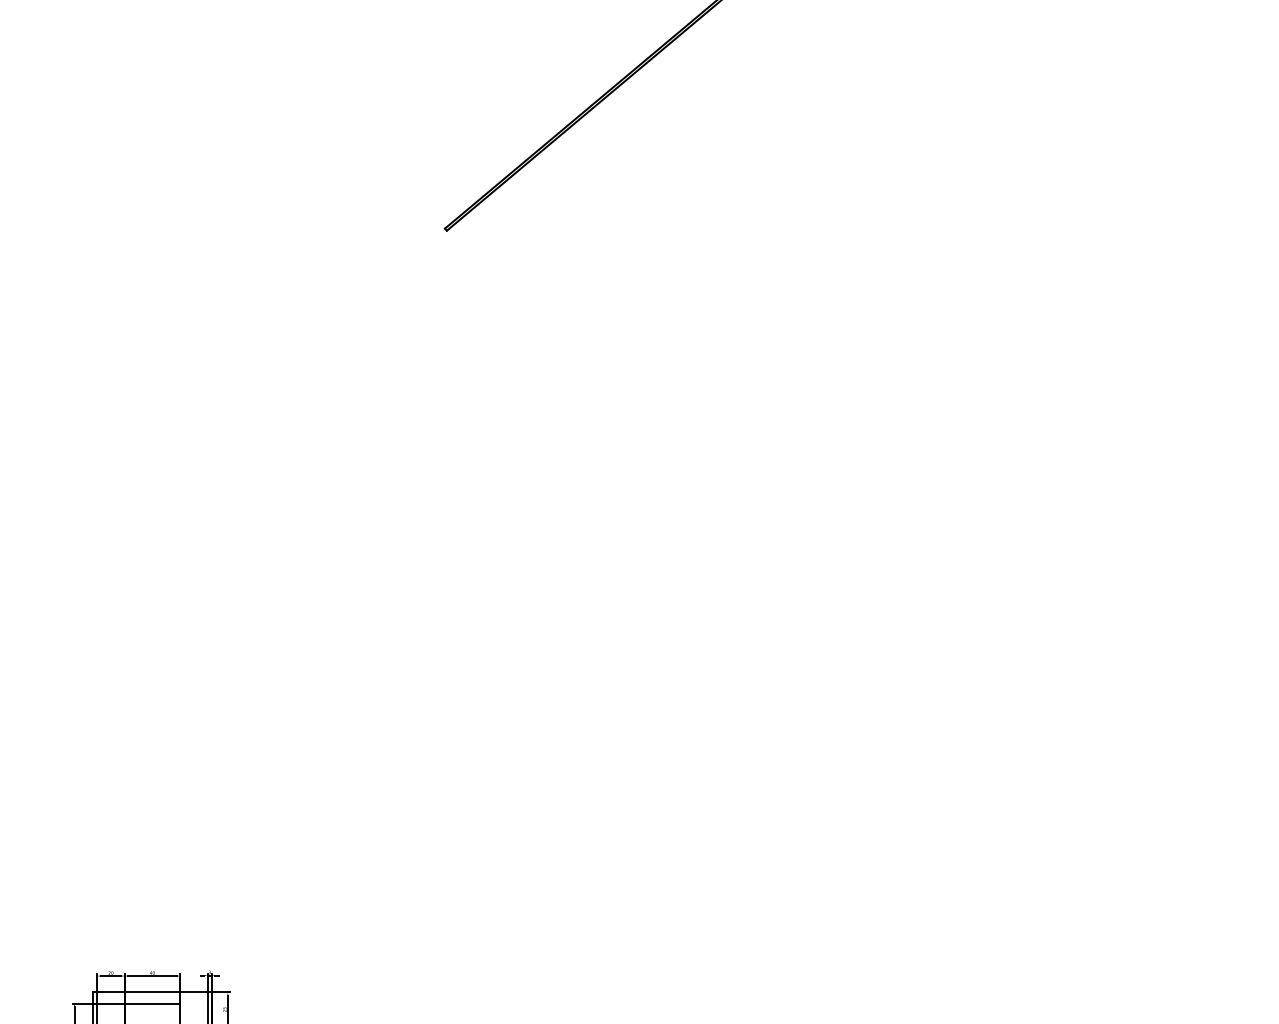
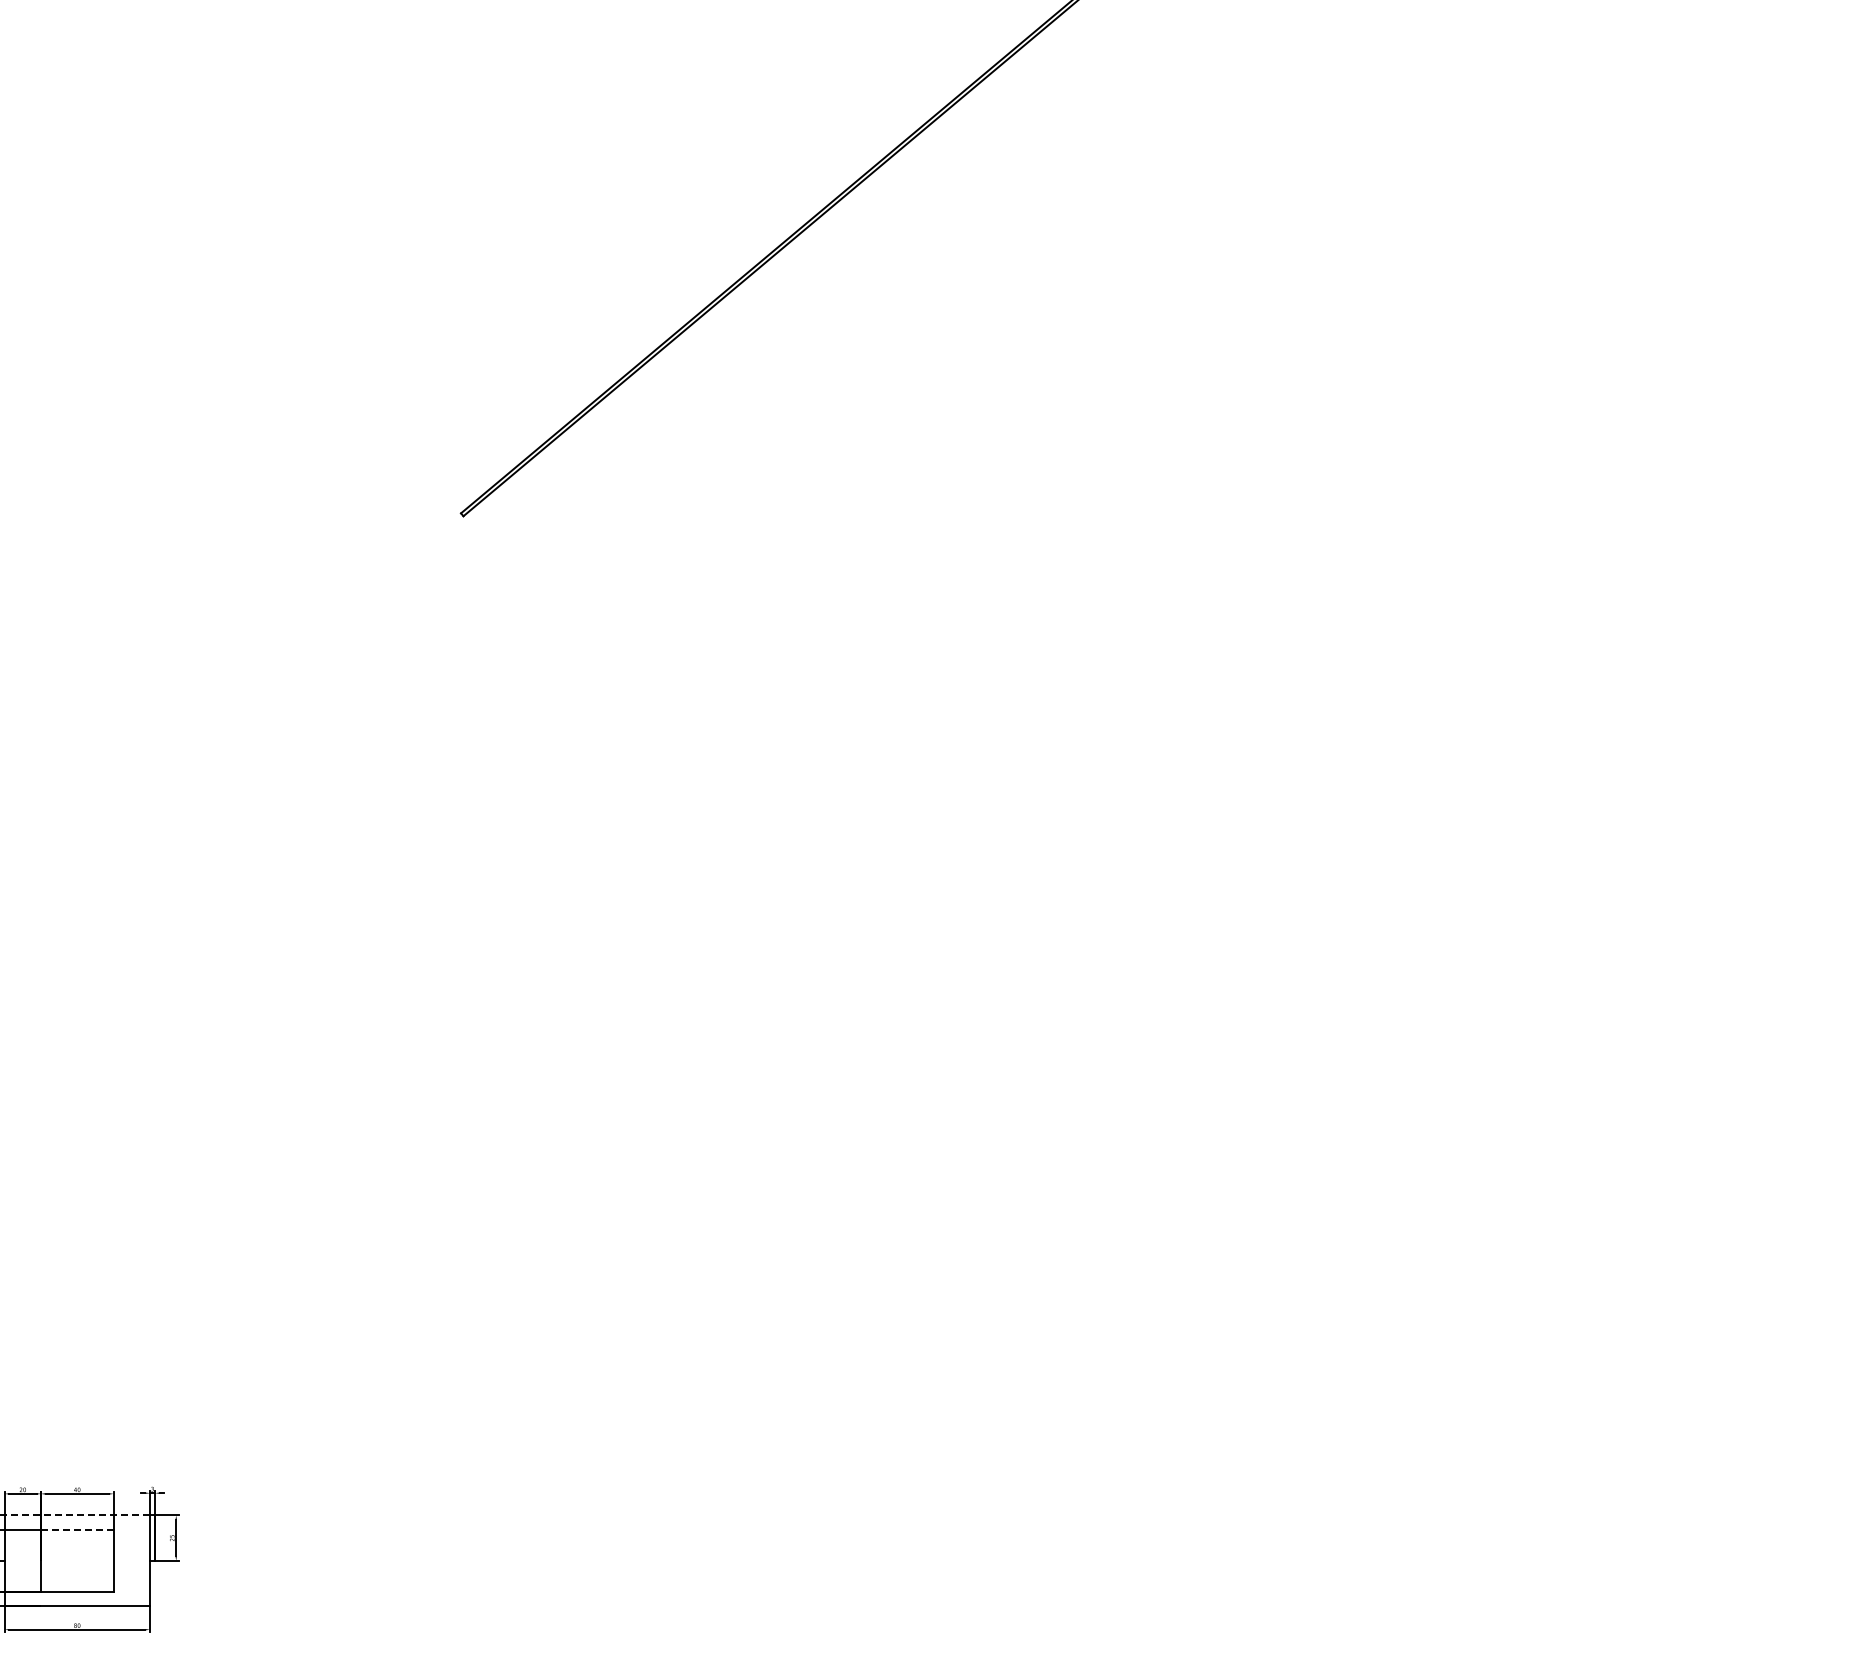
line: (152, 992) -> (77, 1515), solid -> dashed
line: (152, 1003) -> (77, 1529), solid -> dashed

